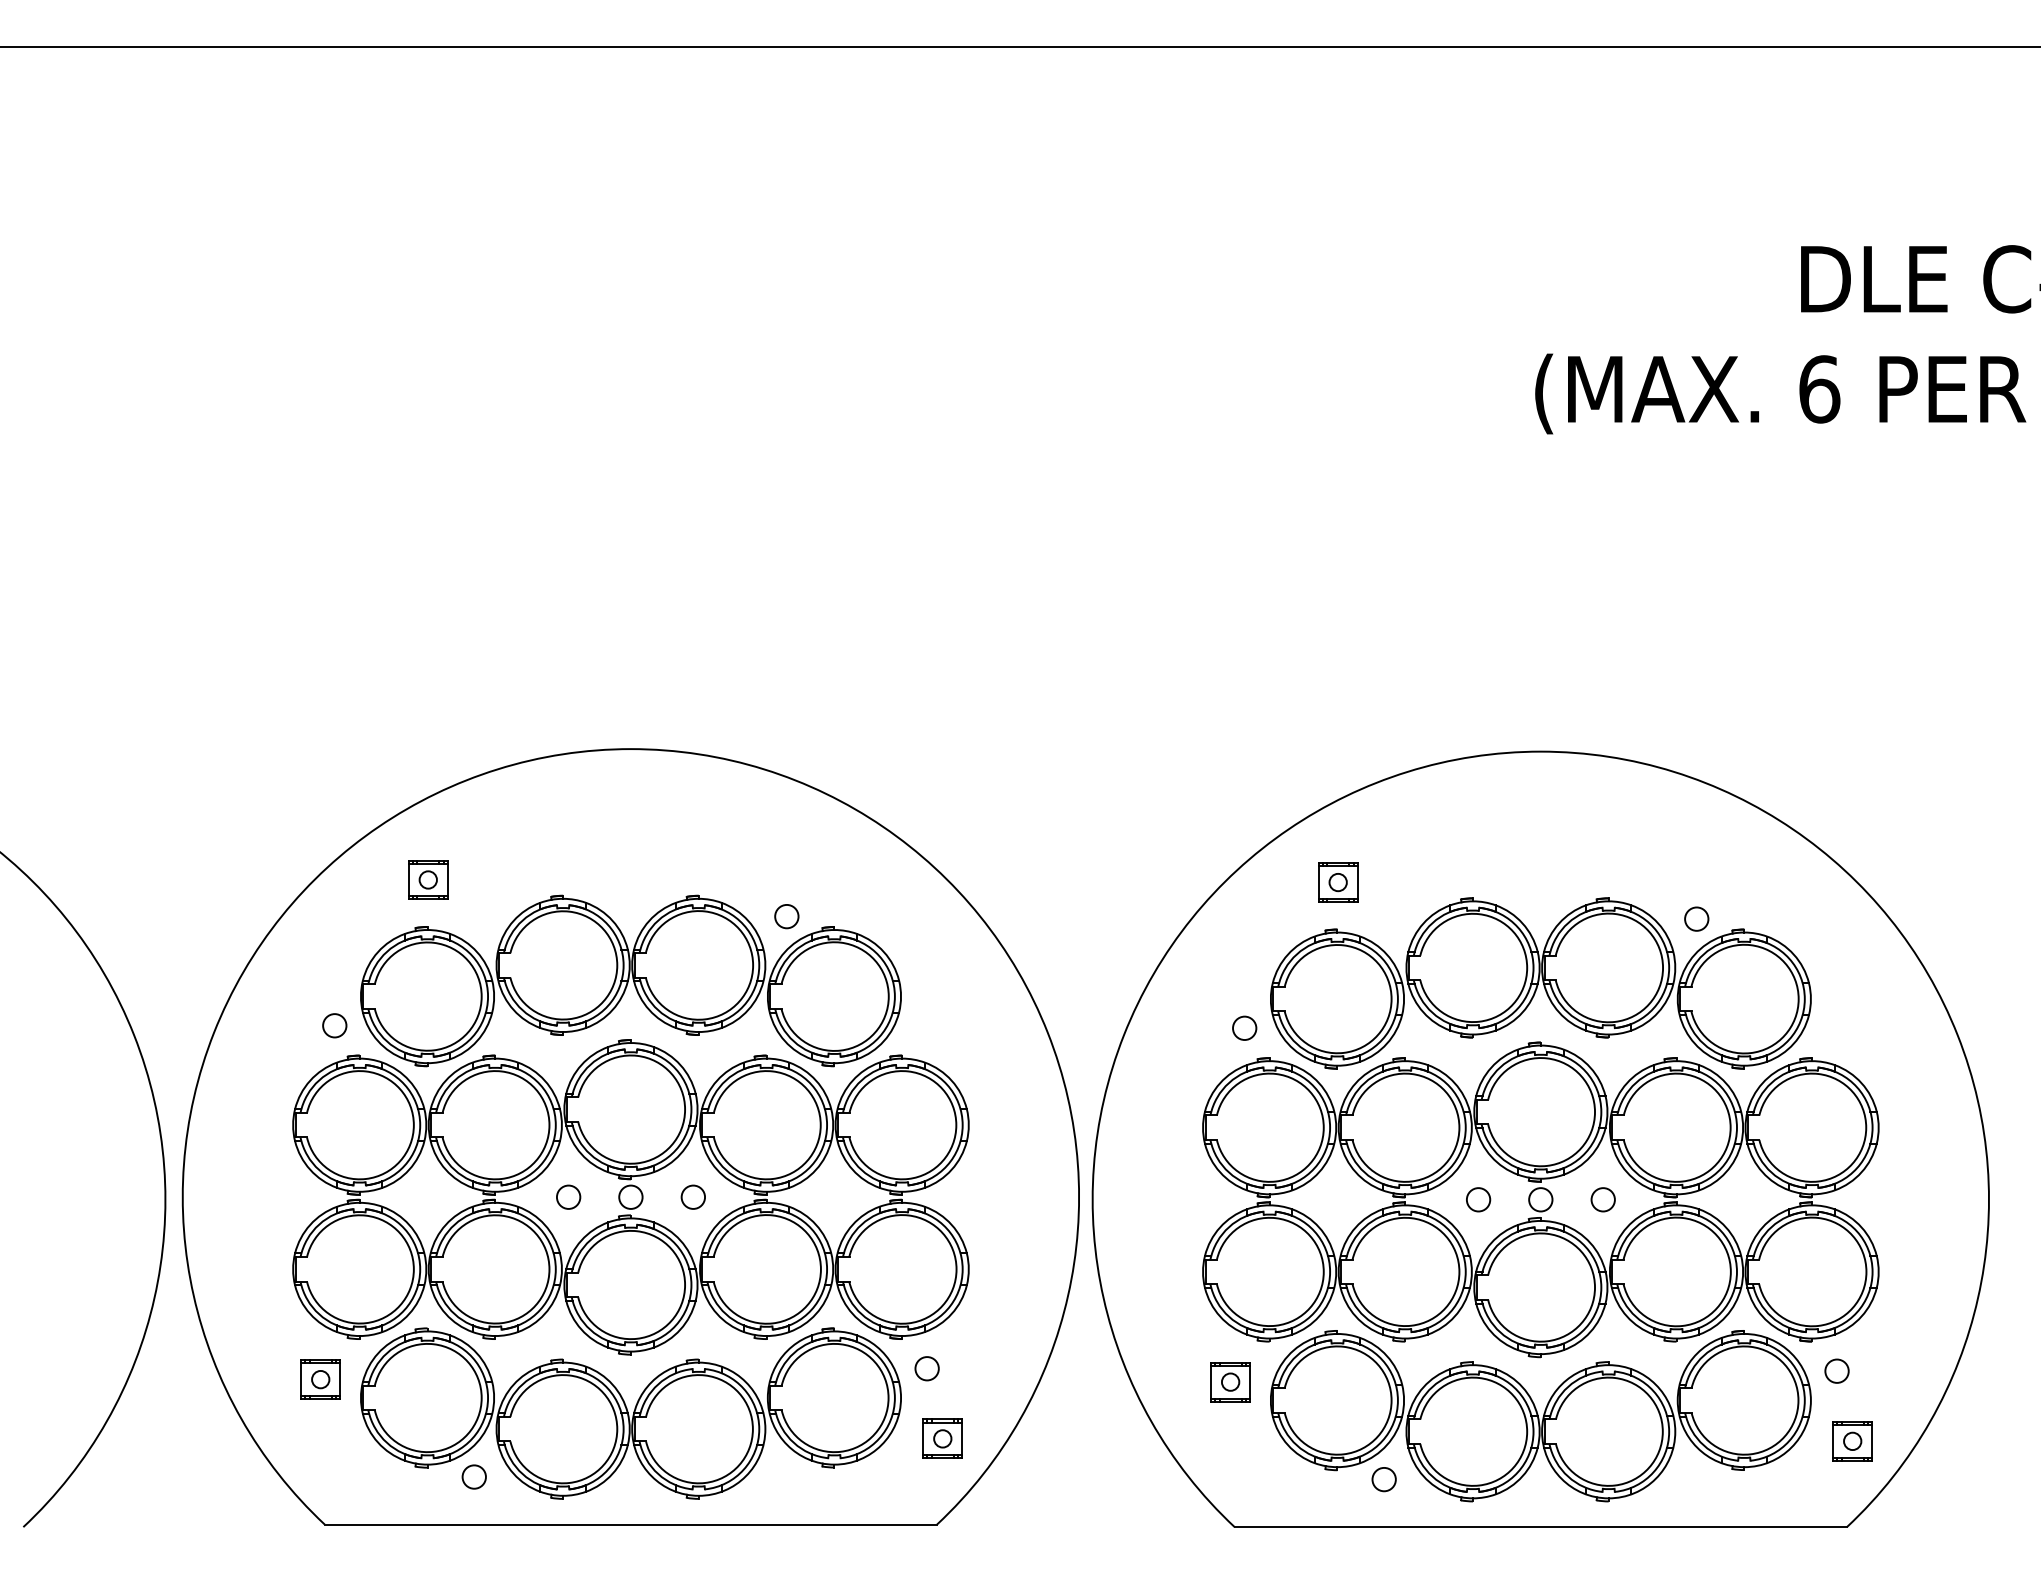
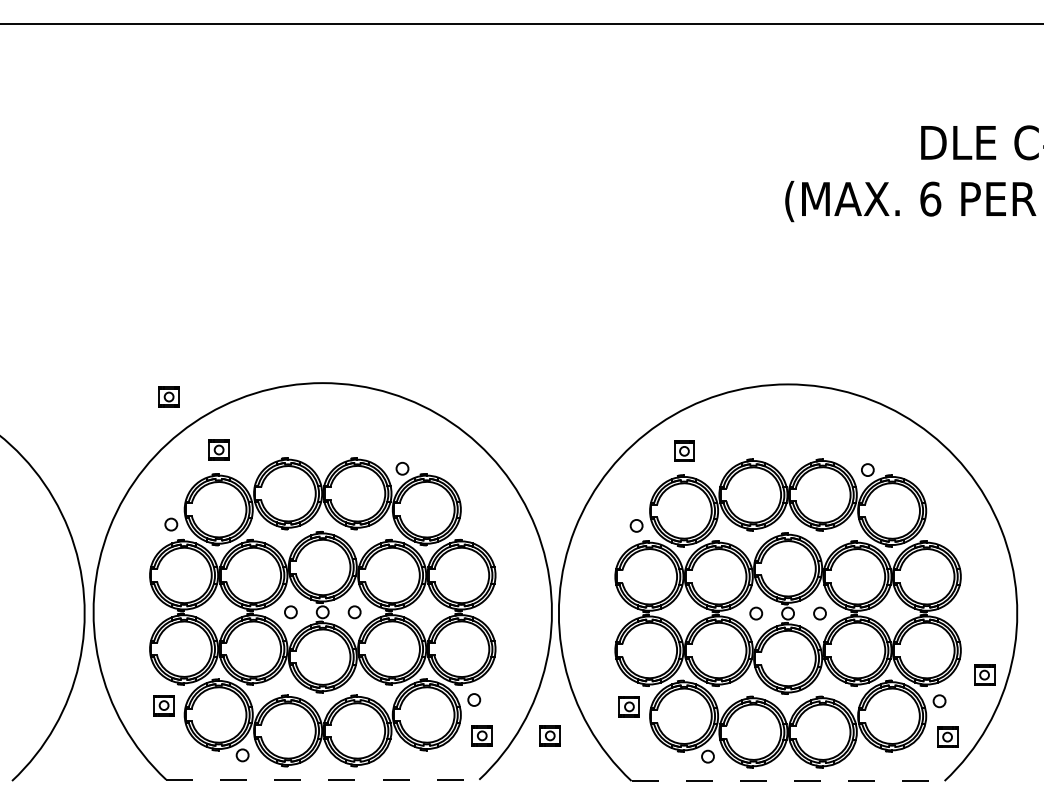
part: (329, 775) -> (168, 396), added
part: (1924, 1318) -> (984, 674), added
part: (1074, 1438) -> (549, 735), added
line: (630, 1524) -> (322, 779), solid -> dashed
line: (1541, 1528) -> (788, 781), solid -> dashed

